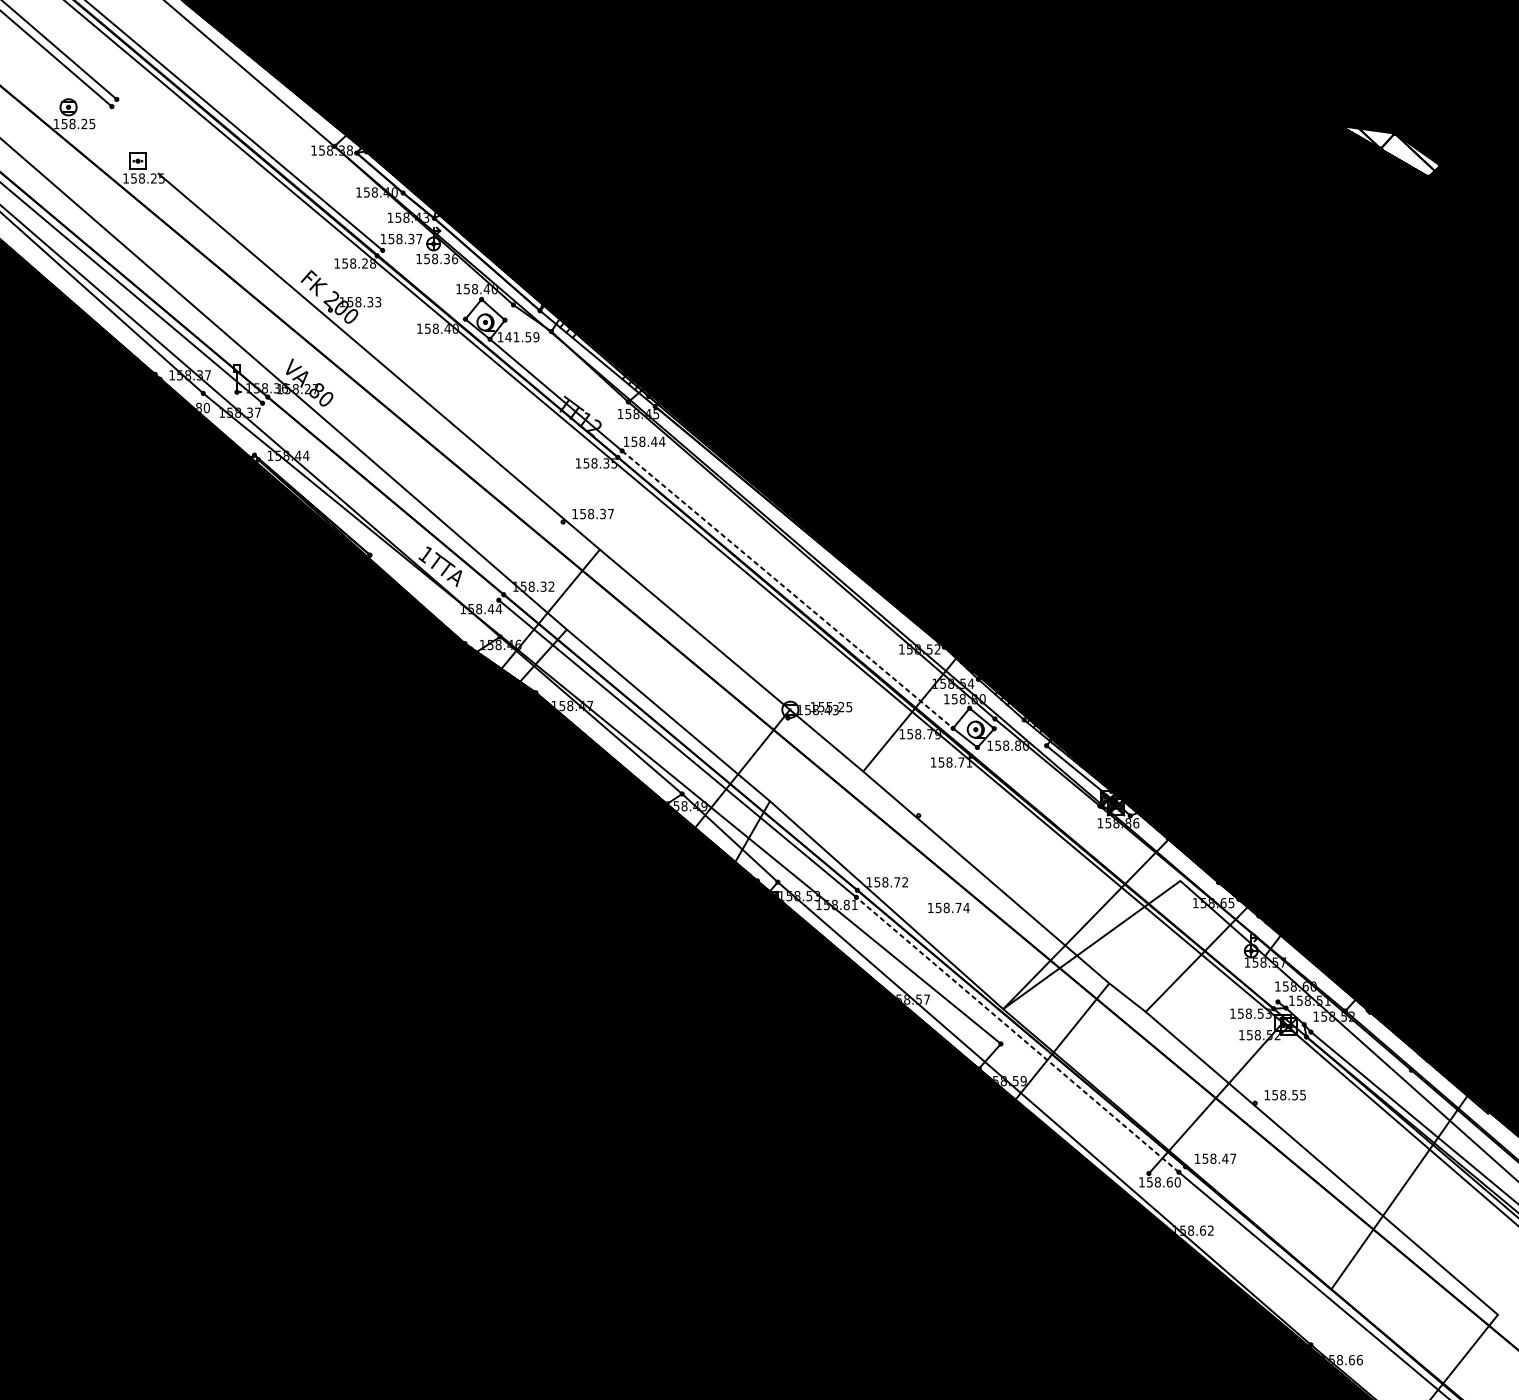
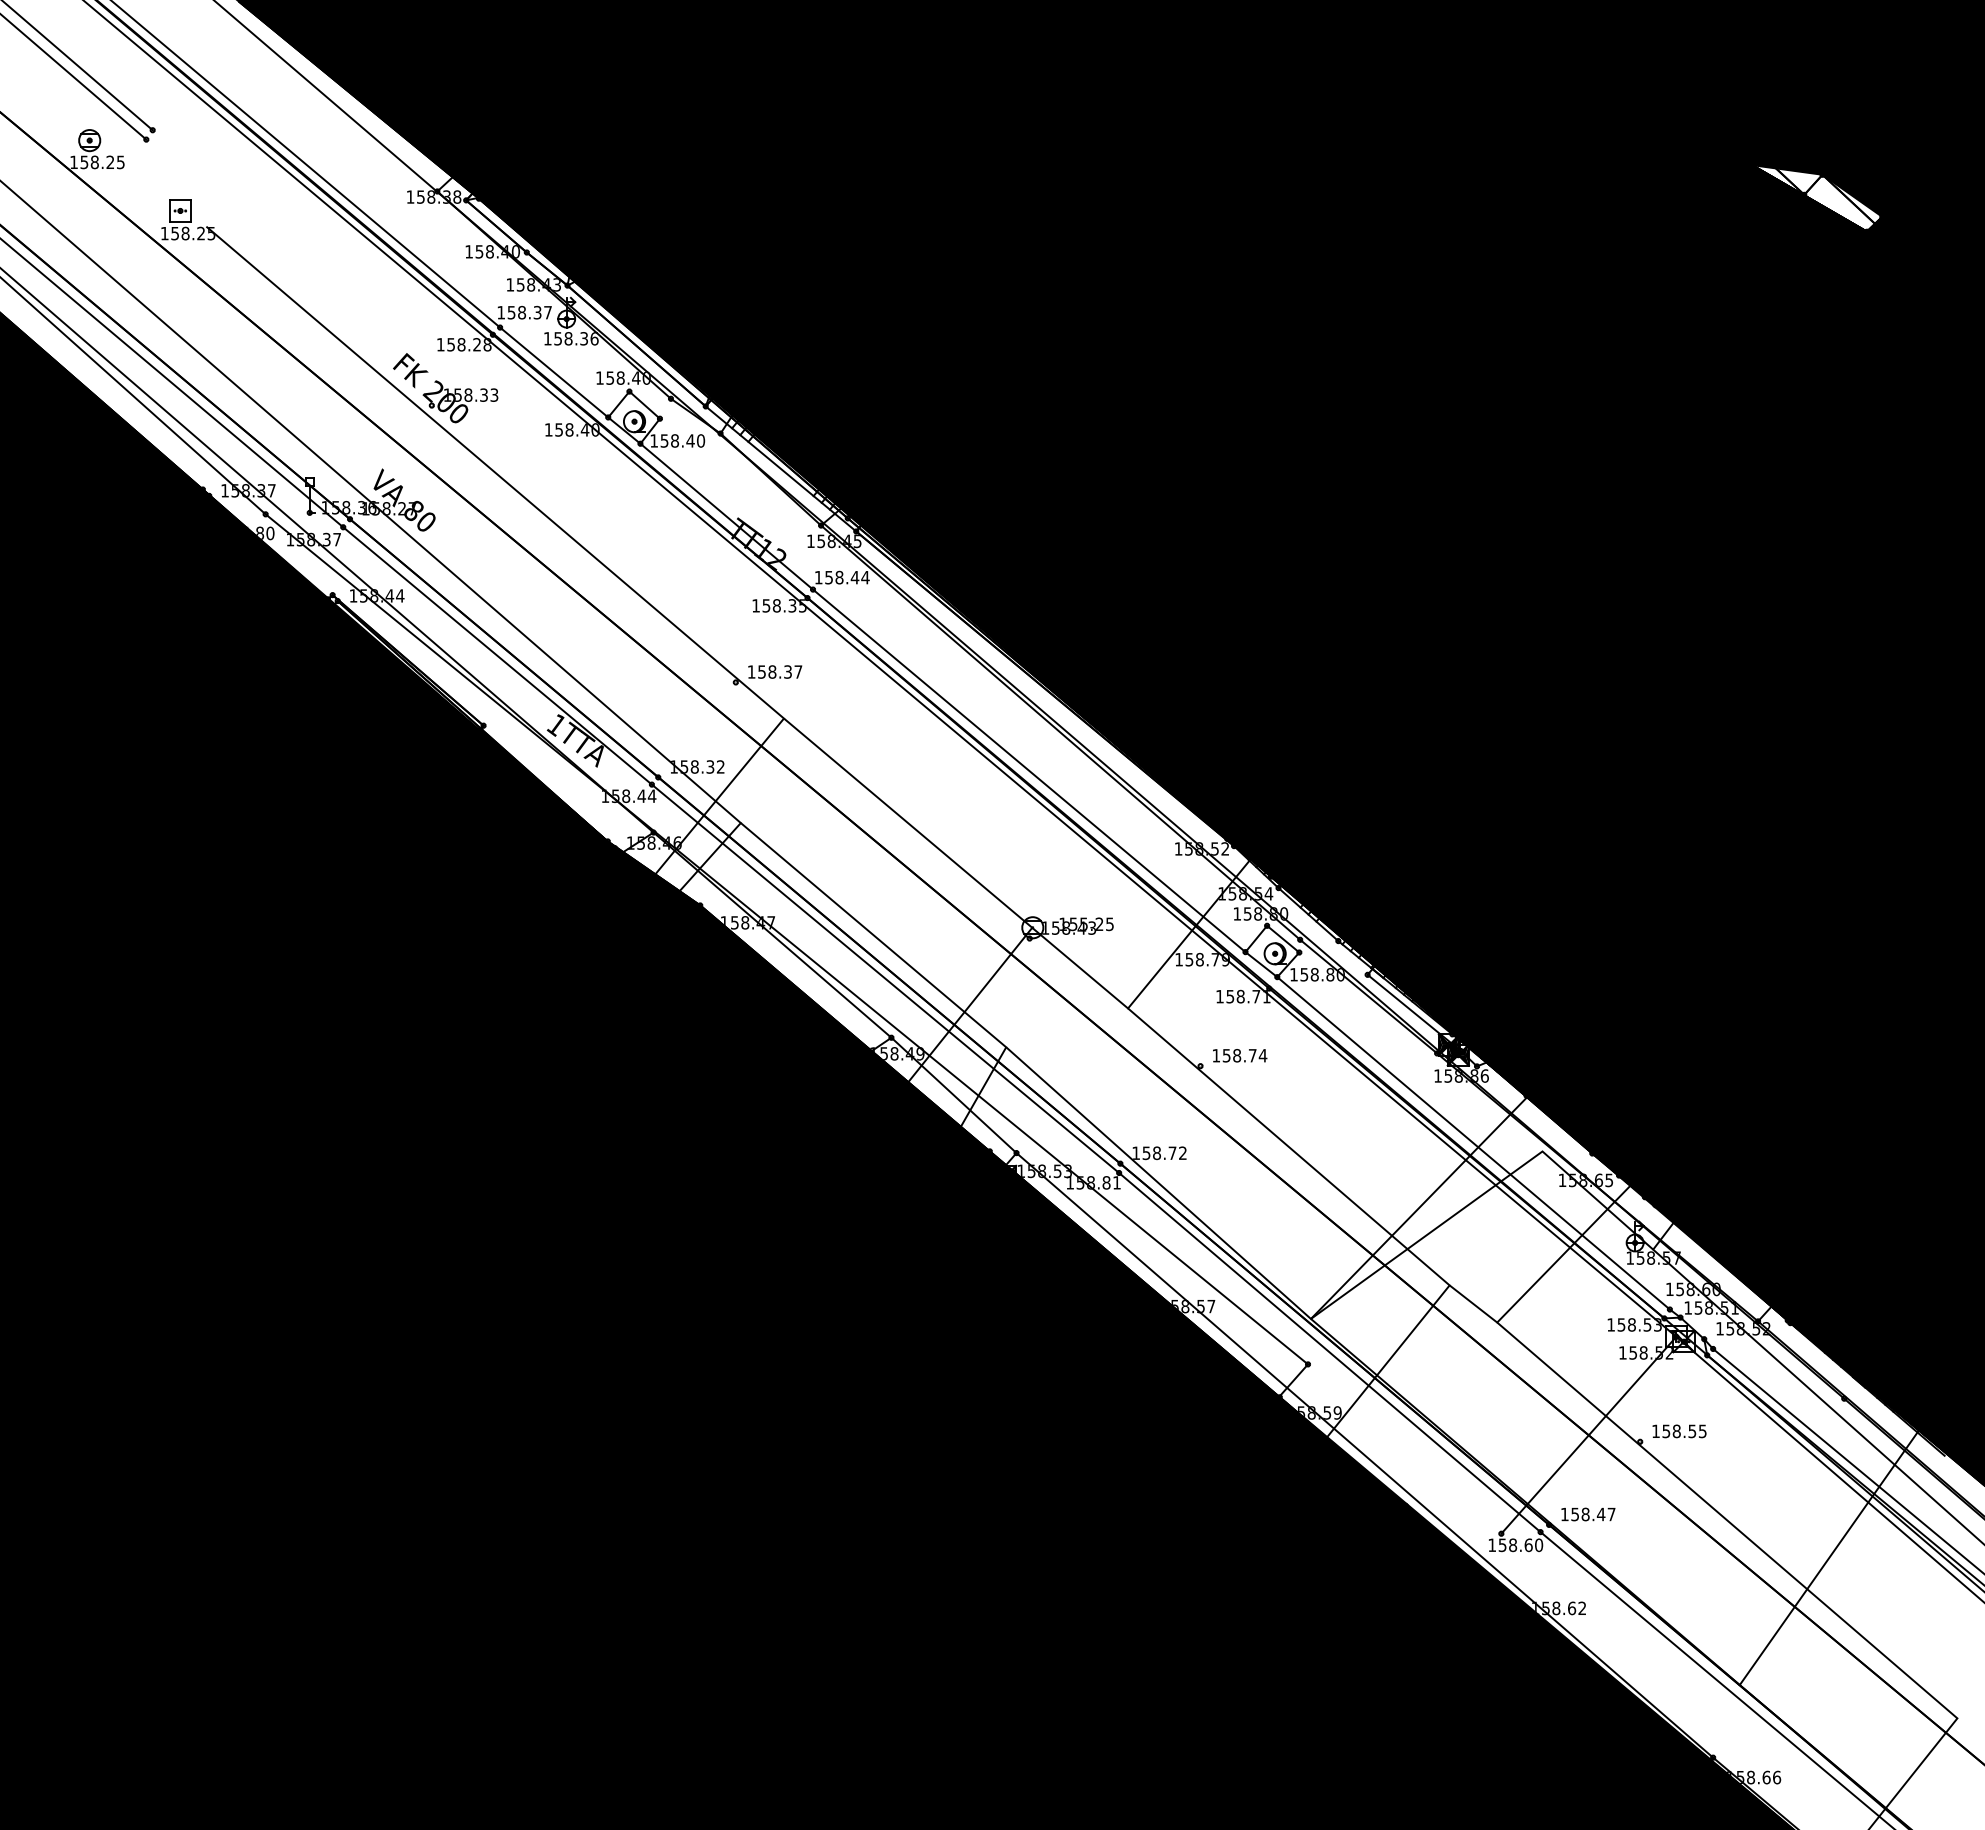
line: (424, 284) -> (554, 372), added
text: (522, 336) -> (682, 440), 141.59 -> 158.40
line: (380, 501) -> (497, 655), added
line: (787, 590) -> (1029, 771), dashed -> solid
line: (1127, 874) -> (1473, 1143), added
text: (949, 907) -> (1240, 1055), moved
line: (1017, 1034) -> (1329, 1352), dashed -> solid

